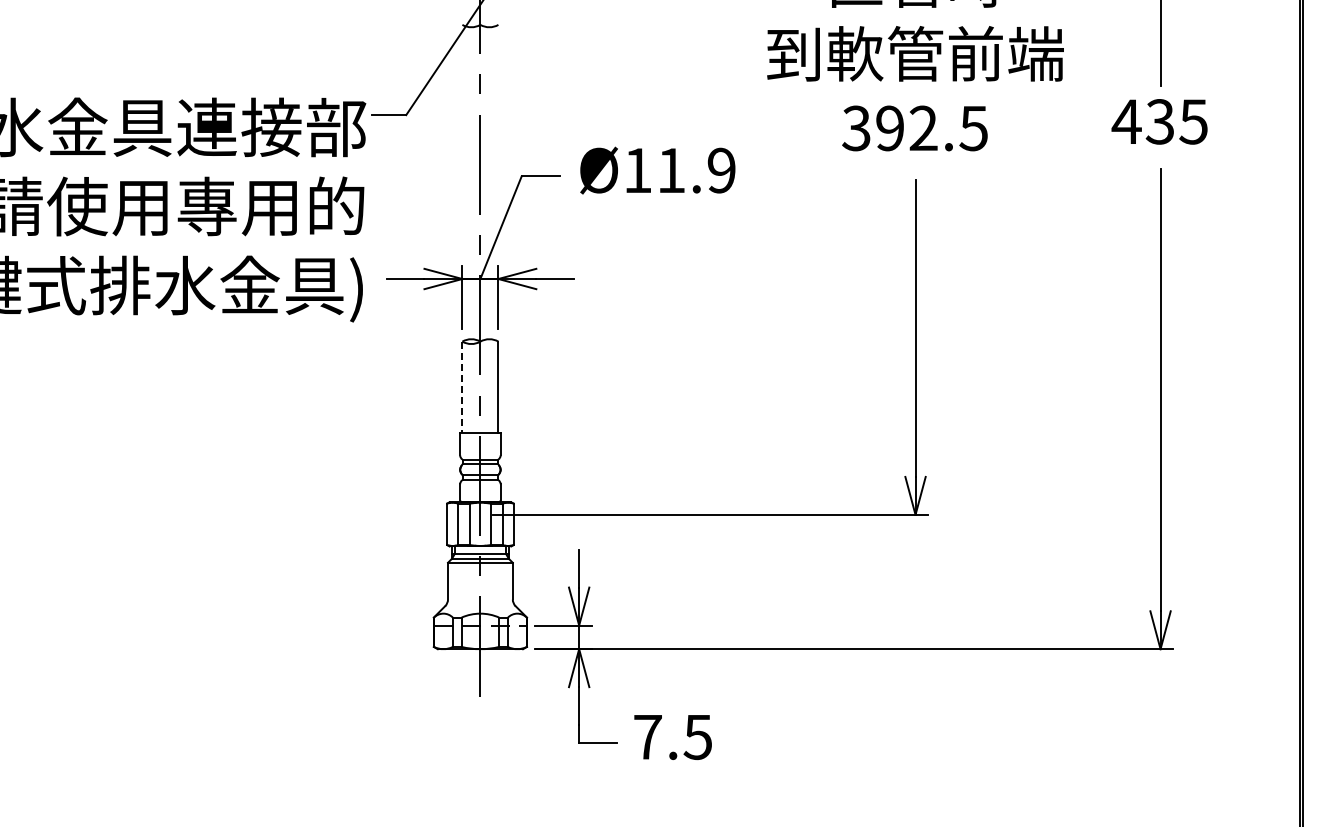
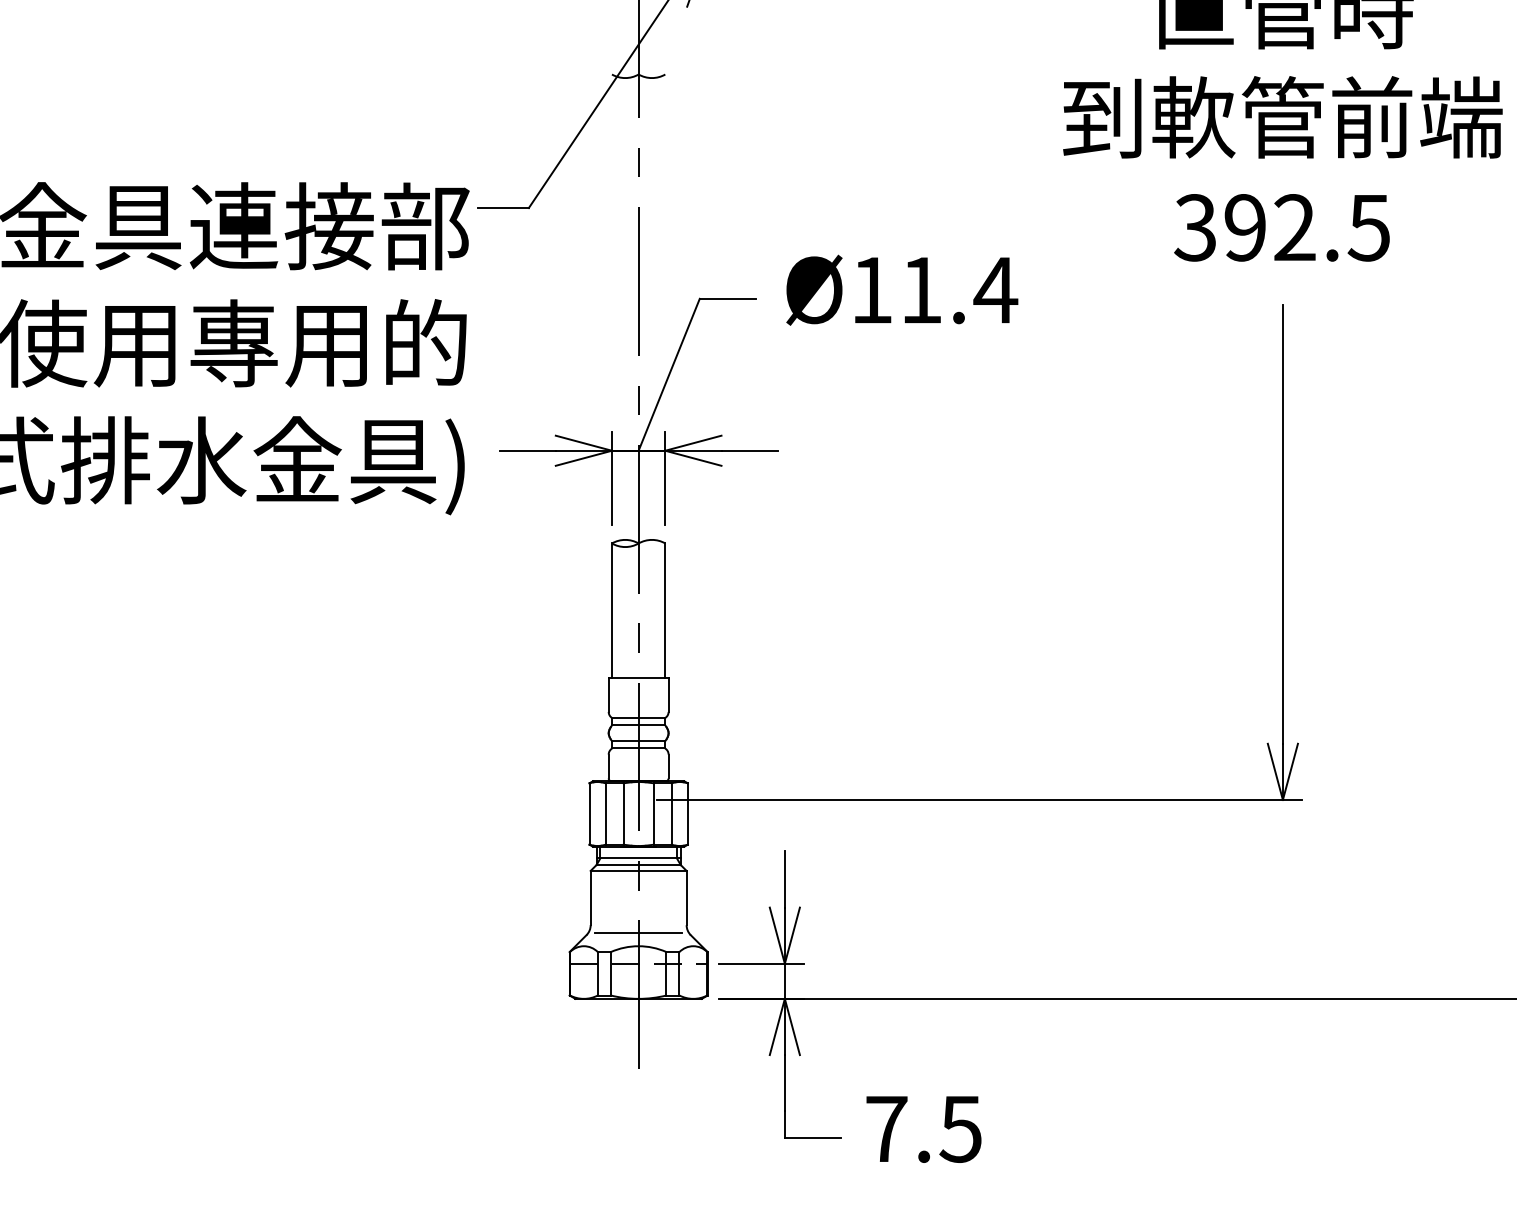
text: (721, 170) -> (995, 290), Ø11.9 -> Ø11.4
line: (462, 387) -> (612, 611), dashed -> solid
line: (480, 604) -> (638, 932), added

